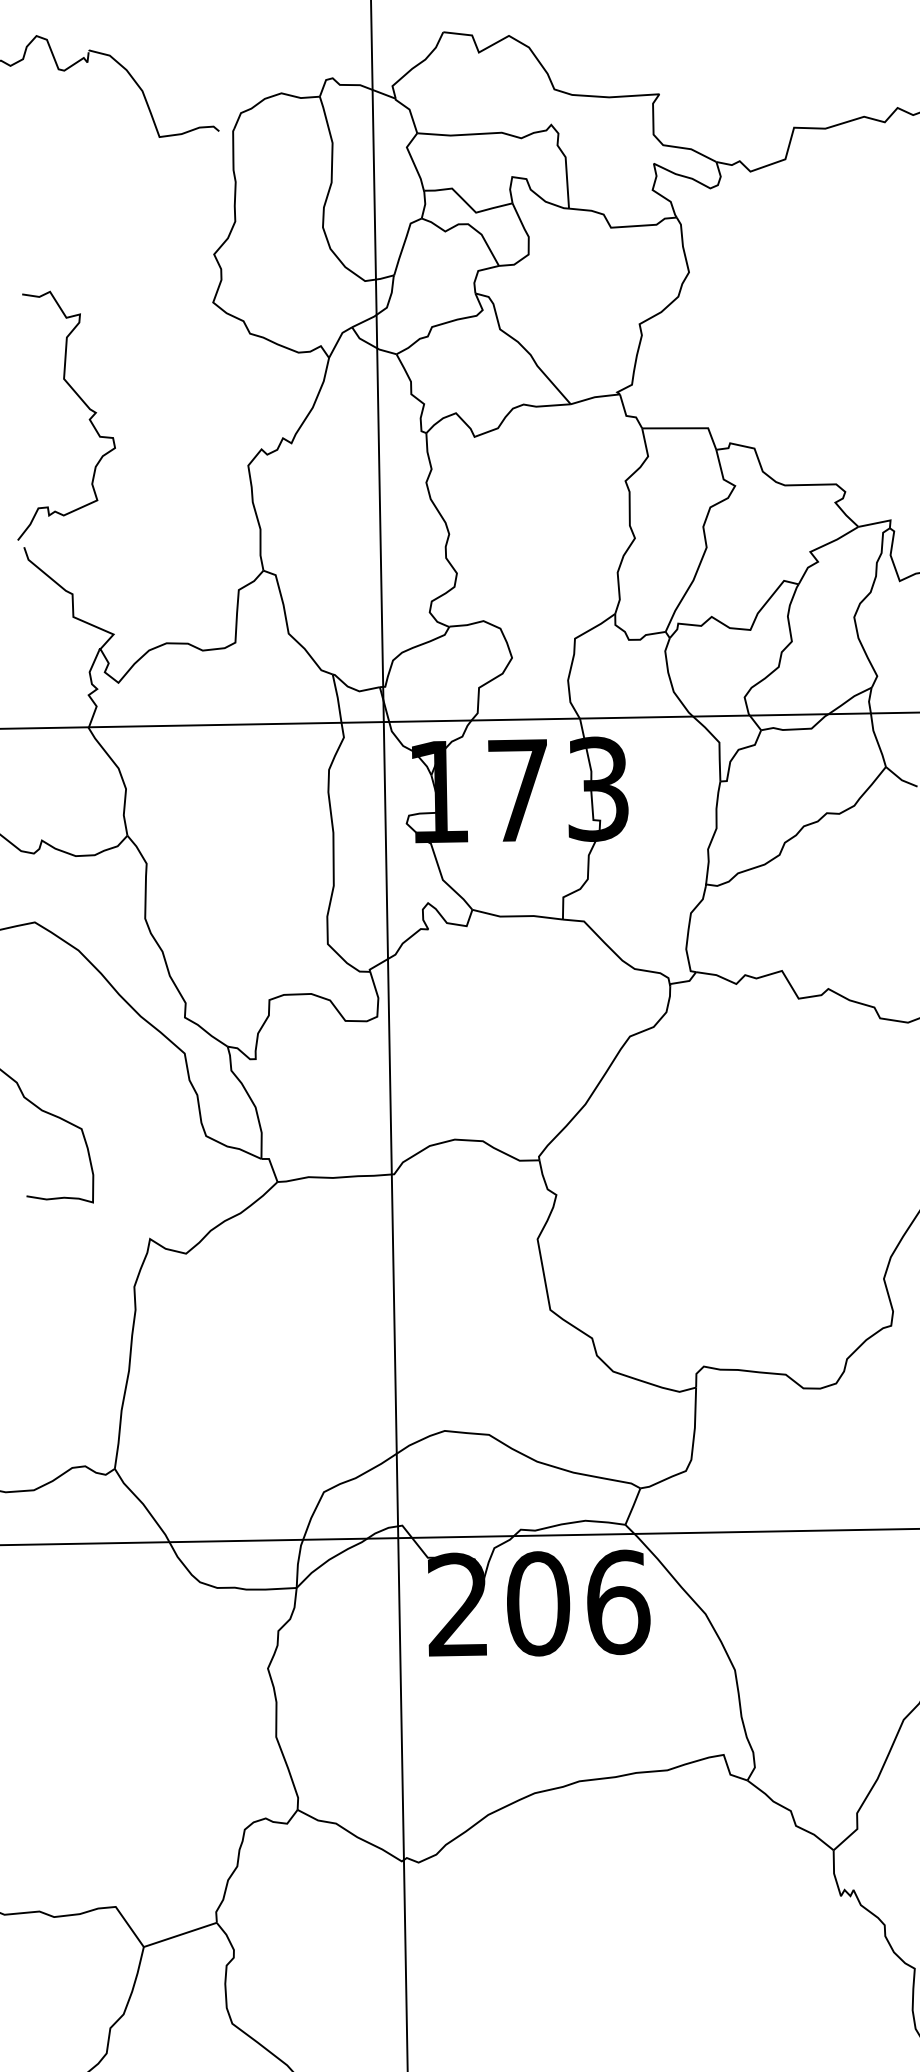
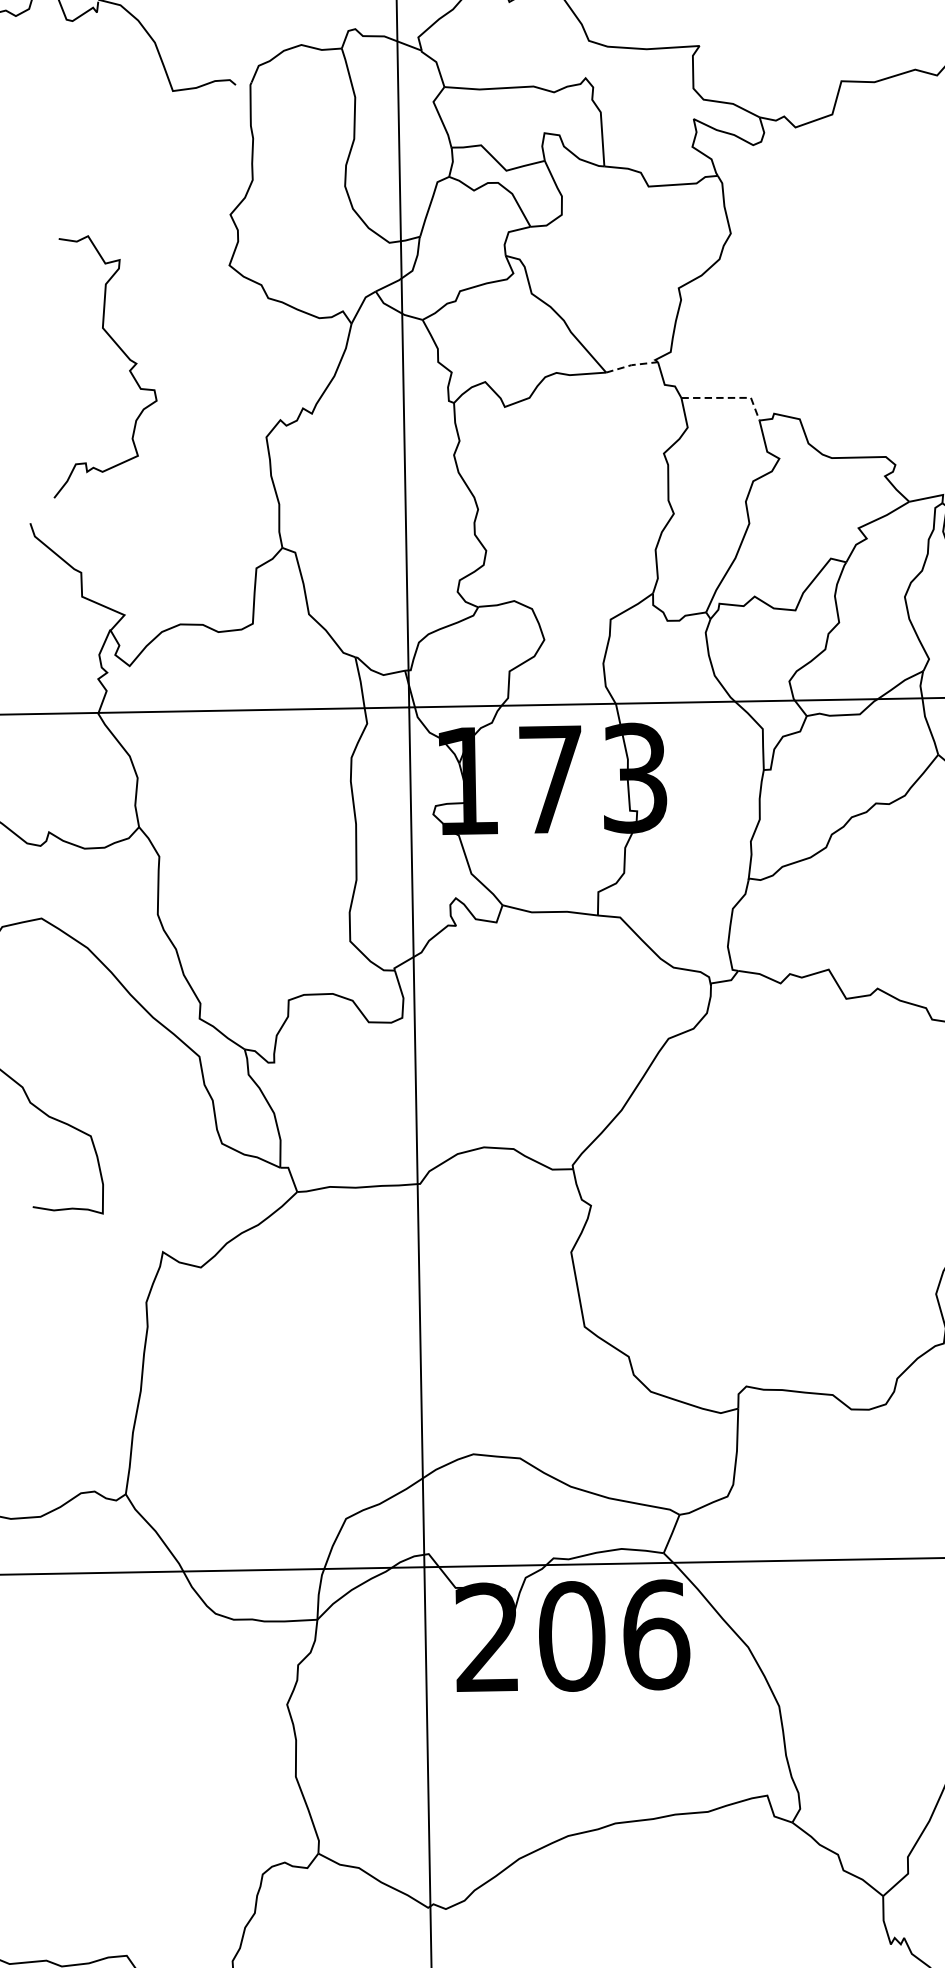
line: (594, 397) -> (631, 365), solid -> dashed
curve: (83, 403) -> (123, 353), moved
line: (688, 428) -> (730, 398), solid -> dashed

